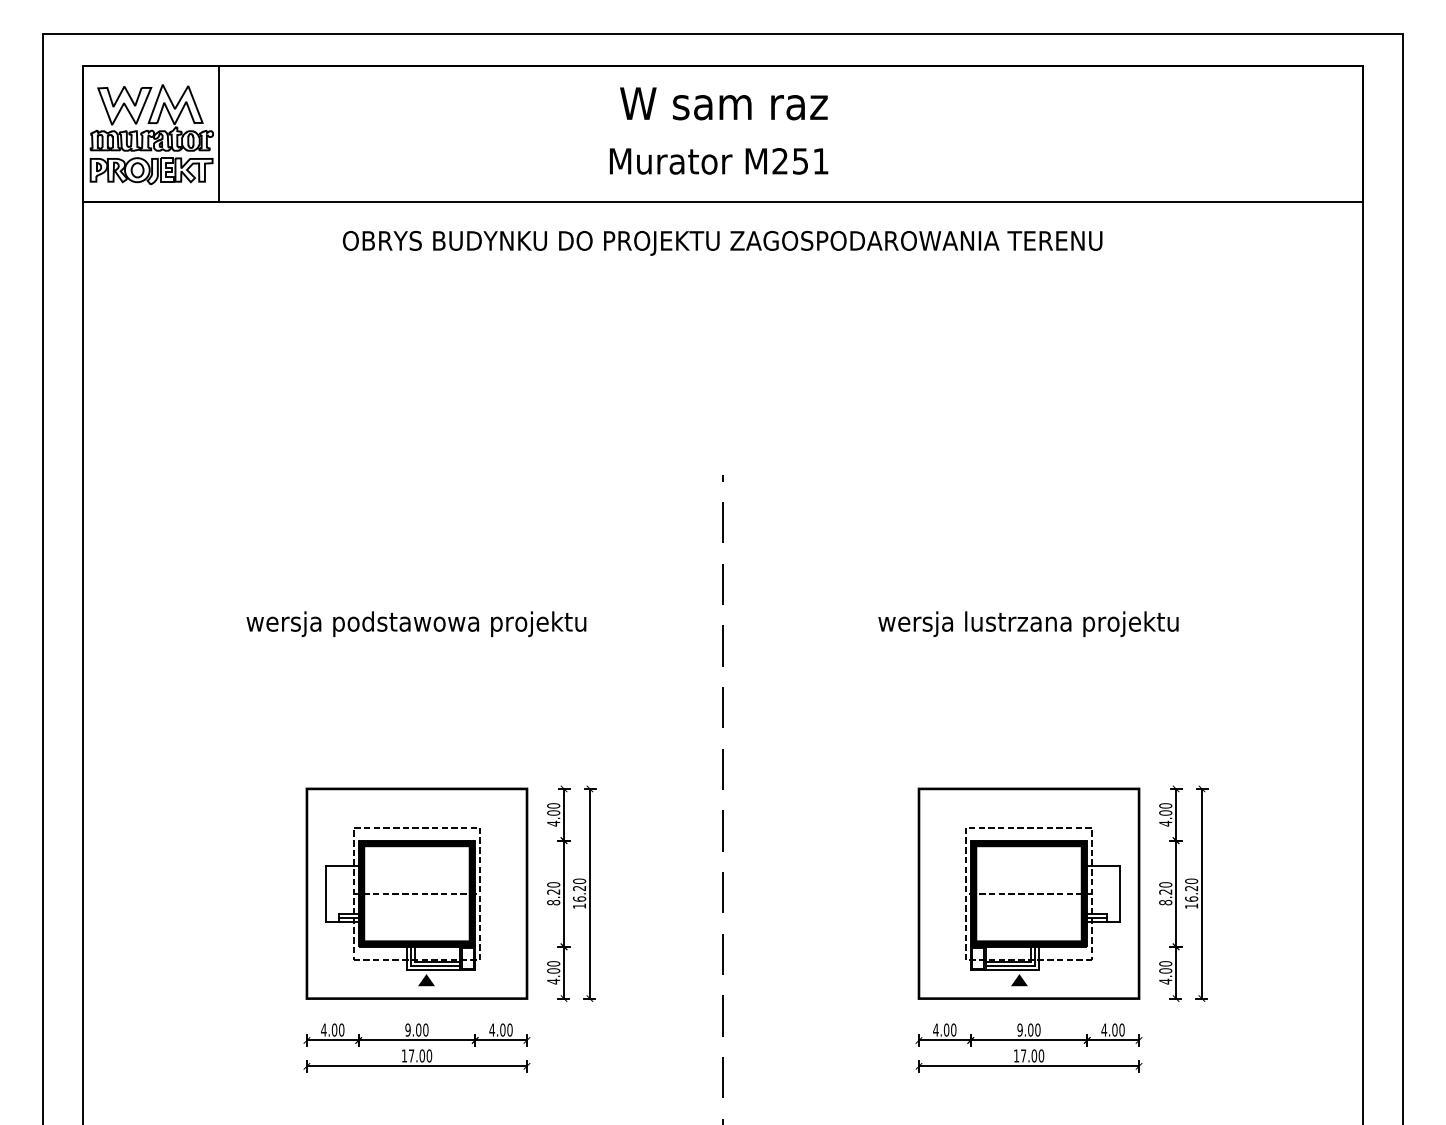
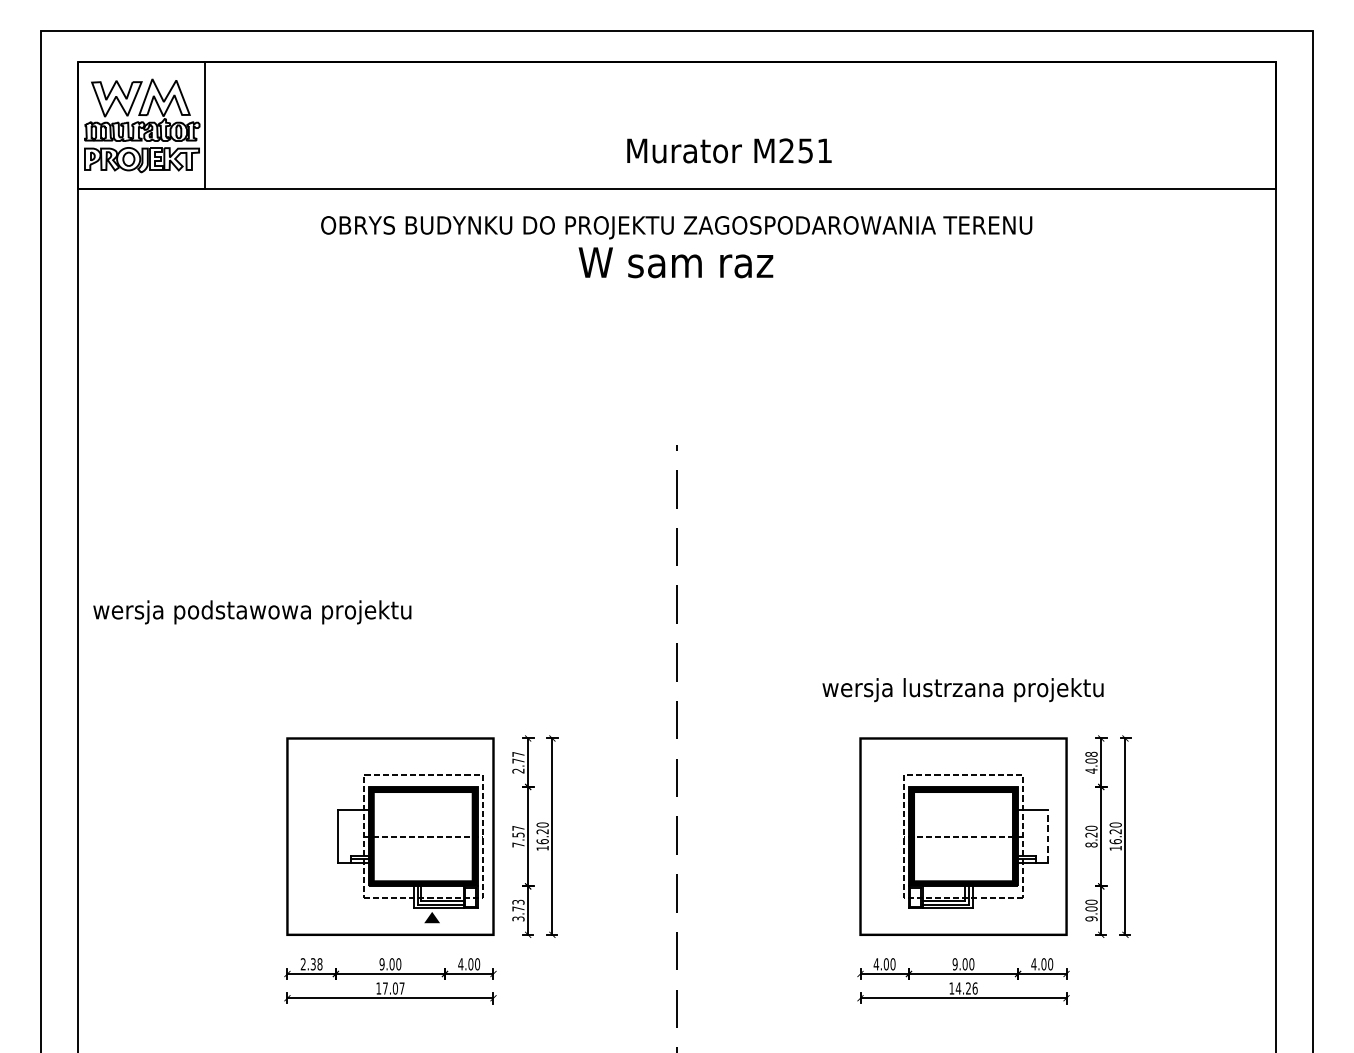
text: (723, 103) -> (675, 262), moved
text: (719, 161) -> (729, 151), moved
text: (416, 624) -> (252, 612), moved
text: (1028, 624) -> (963, 690), moved
text: (1165, 805) -> (1091, 754), 4.00 -> 4.08
text: (553, 814) -> (518, 762), 4.00 -> 2.77
text: (553, 893) -> (518, 836), 8.20 -> 7.57
line: (1119, 893) -> (1048, 836), solid -> dashed
part: (402, 906) -> (409, 848), moved
text: (553, 972) -> (518, 910), 4.00 -> 3.73
fill: (1018, 980) -> (953, 917), removed
text: (1165, 981) -> (1091, 918), 4.00 -> 9.00
text: (332, 1029) -> (311, 963), 4.00 -> 2.38
text: (429, 1055) -> (402, 988), 17.00 -> 17.07
text: (1032, 1055) -> (966, 988), 17.00 -> 14.26

